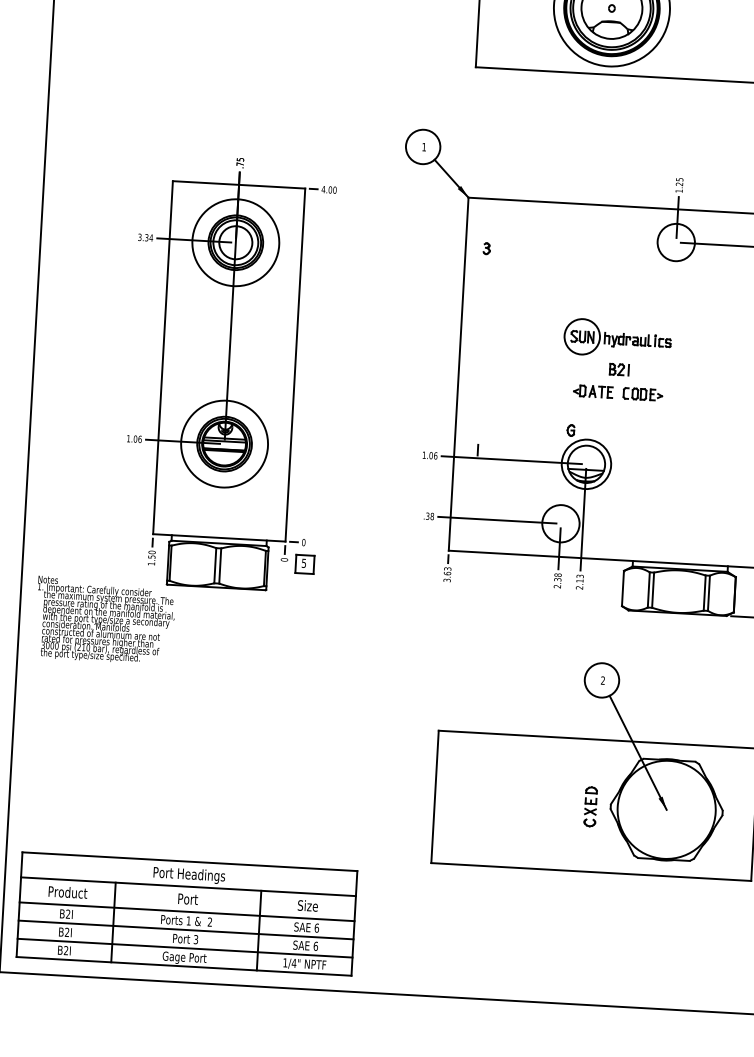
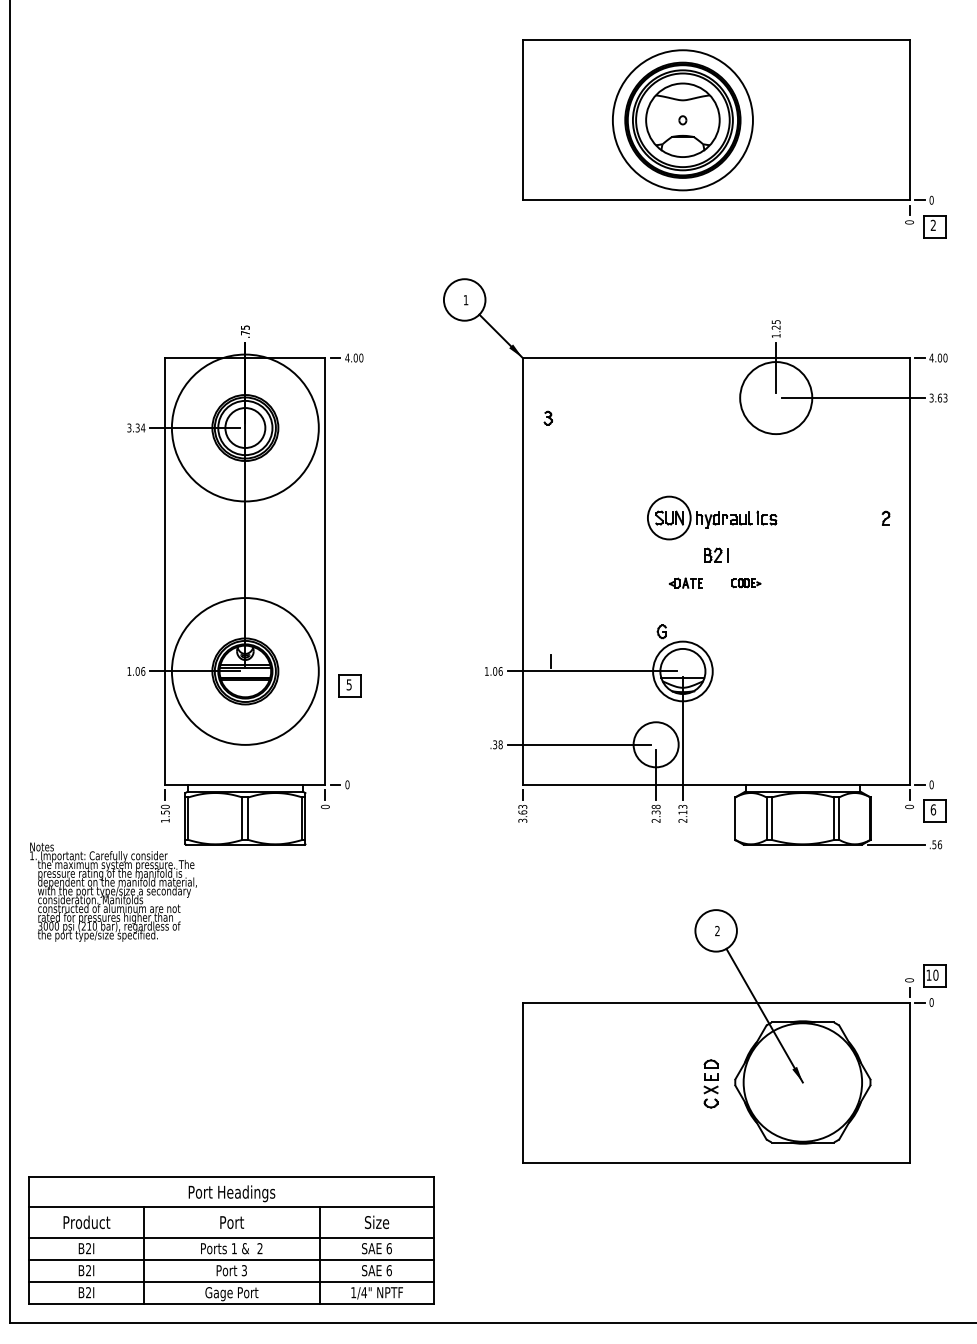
circle: (235, 242) -> (244, 427), size x1.4
circle: (675, 242) -> (775, 397), size x1.6
part: (592, 390) -> (685, 582), size x0.7
part: (643, 393) -> (746, 582), size x0.6
circle: (223, 444) -> (244, 671), size x1.4
part: (304, 563) -> (349, 685), moved

